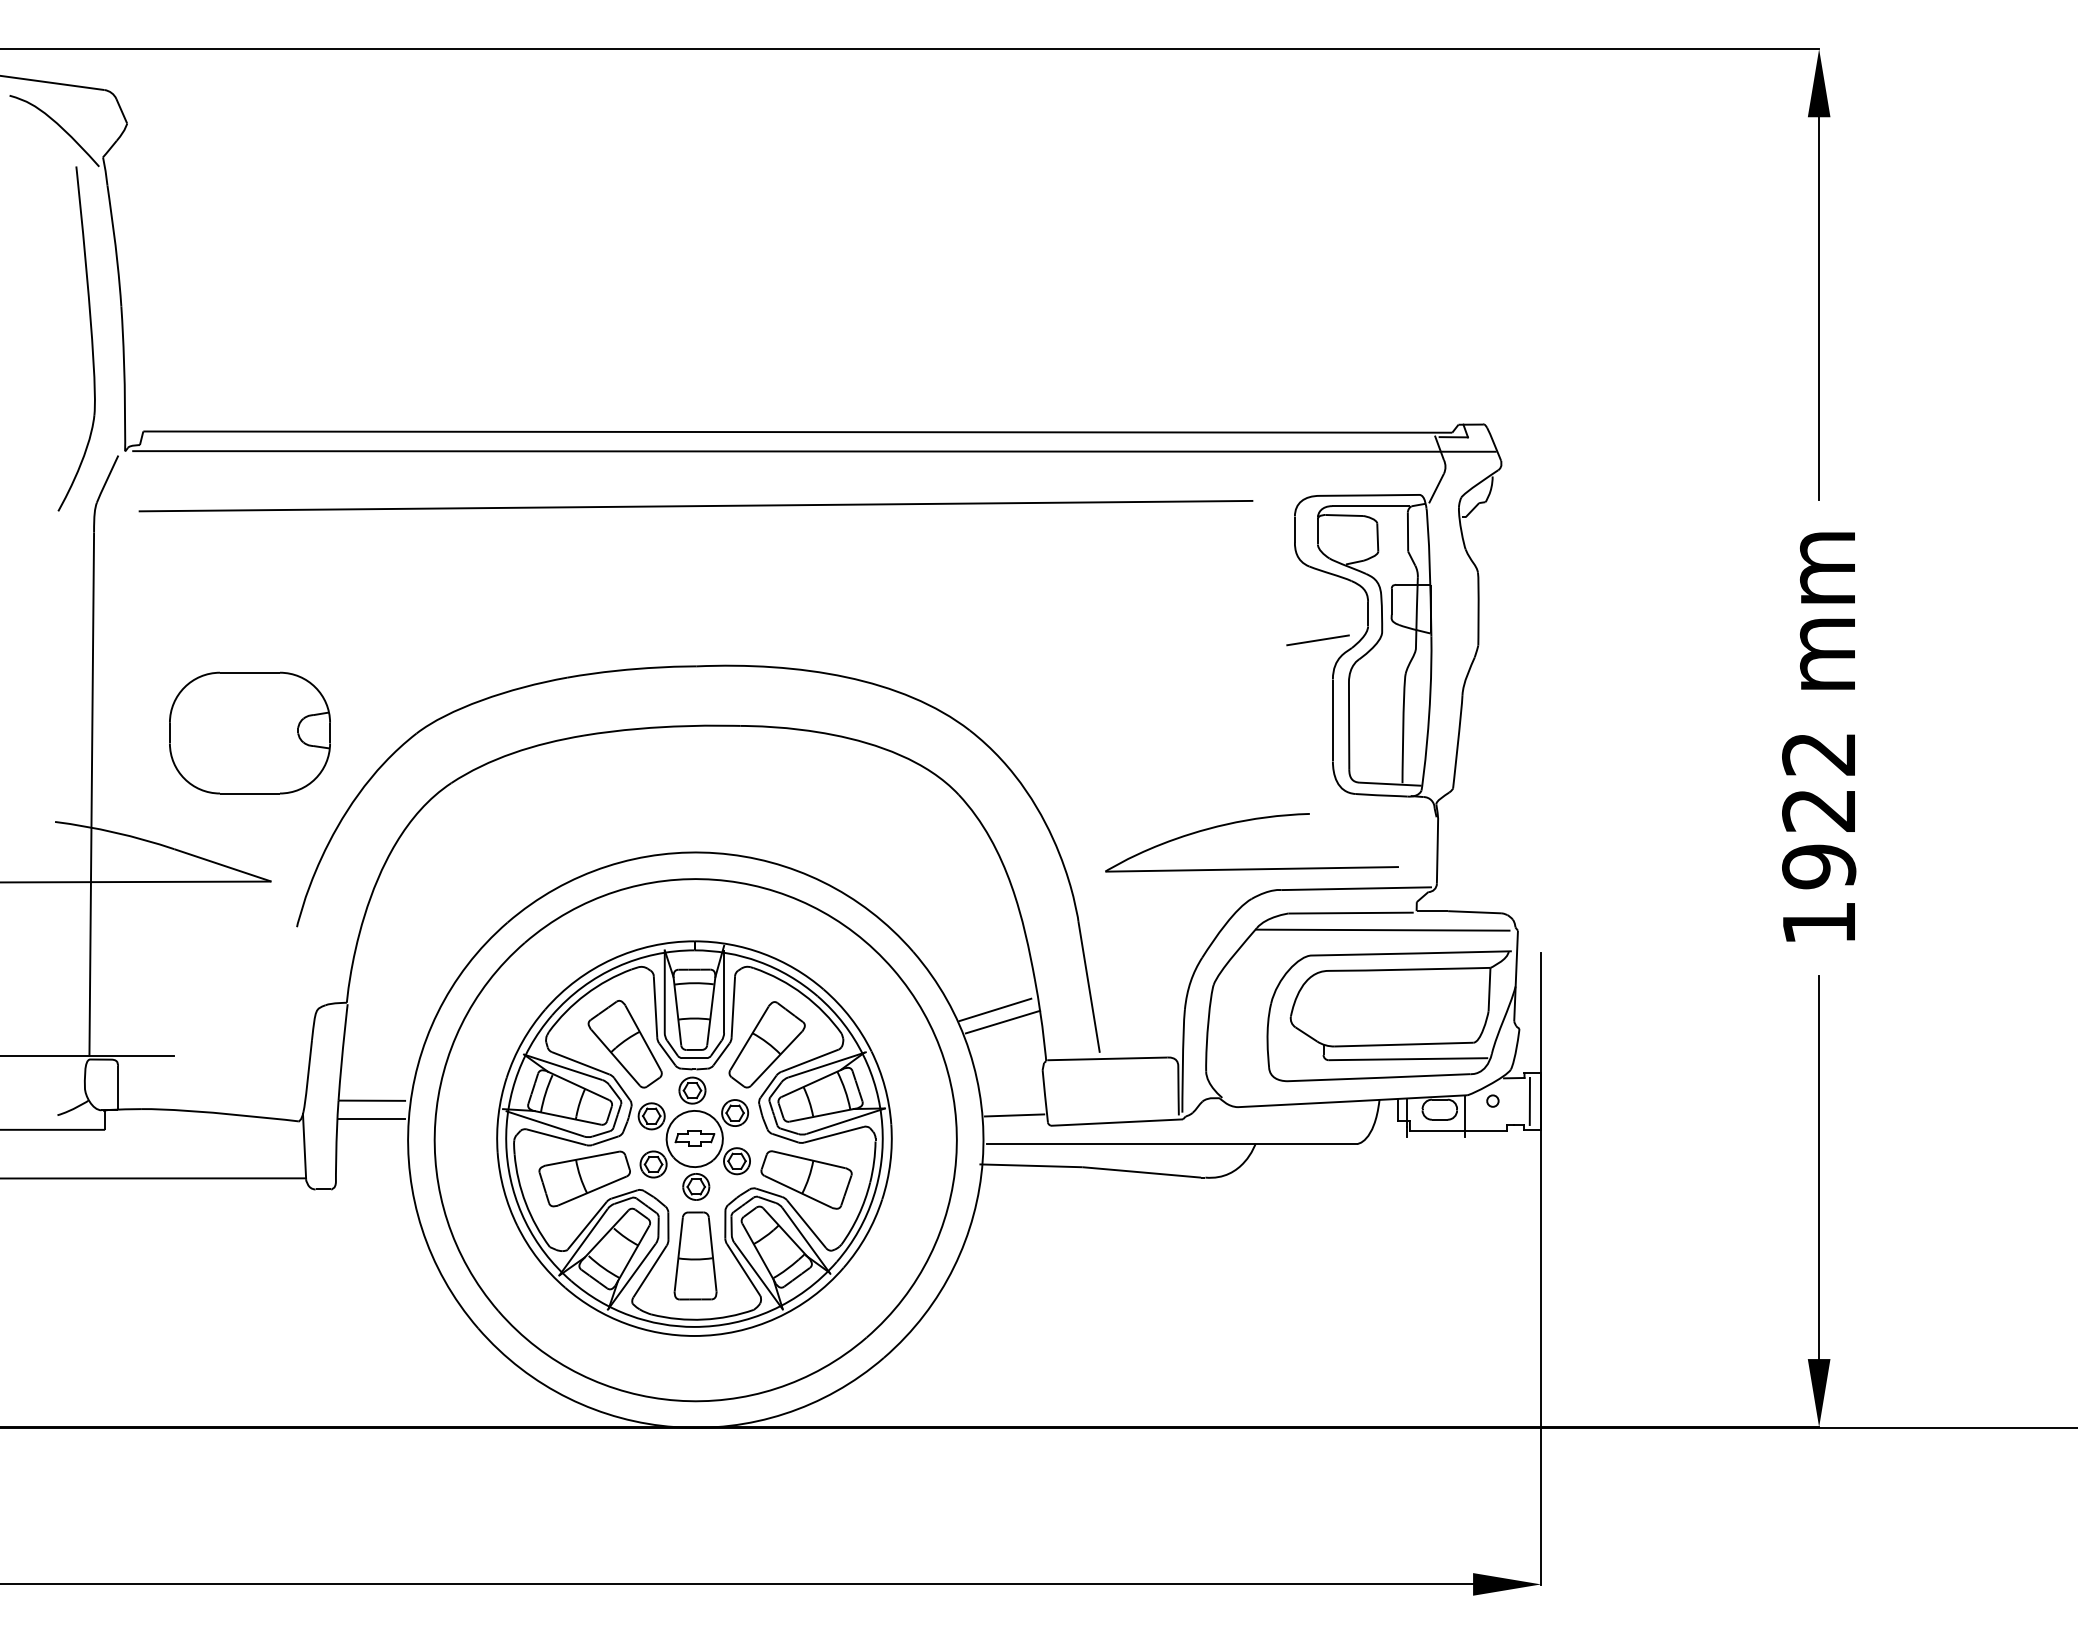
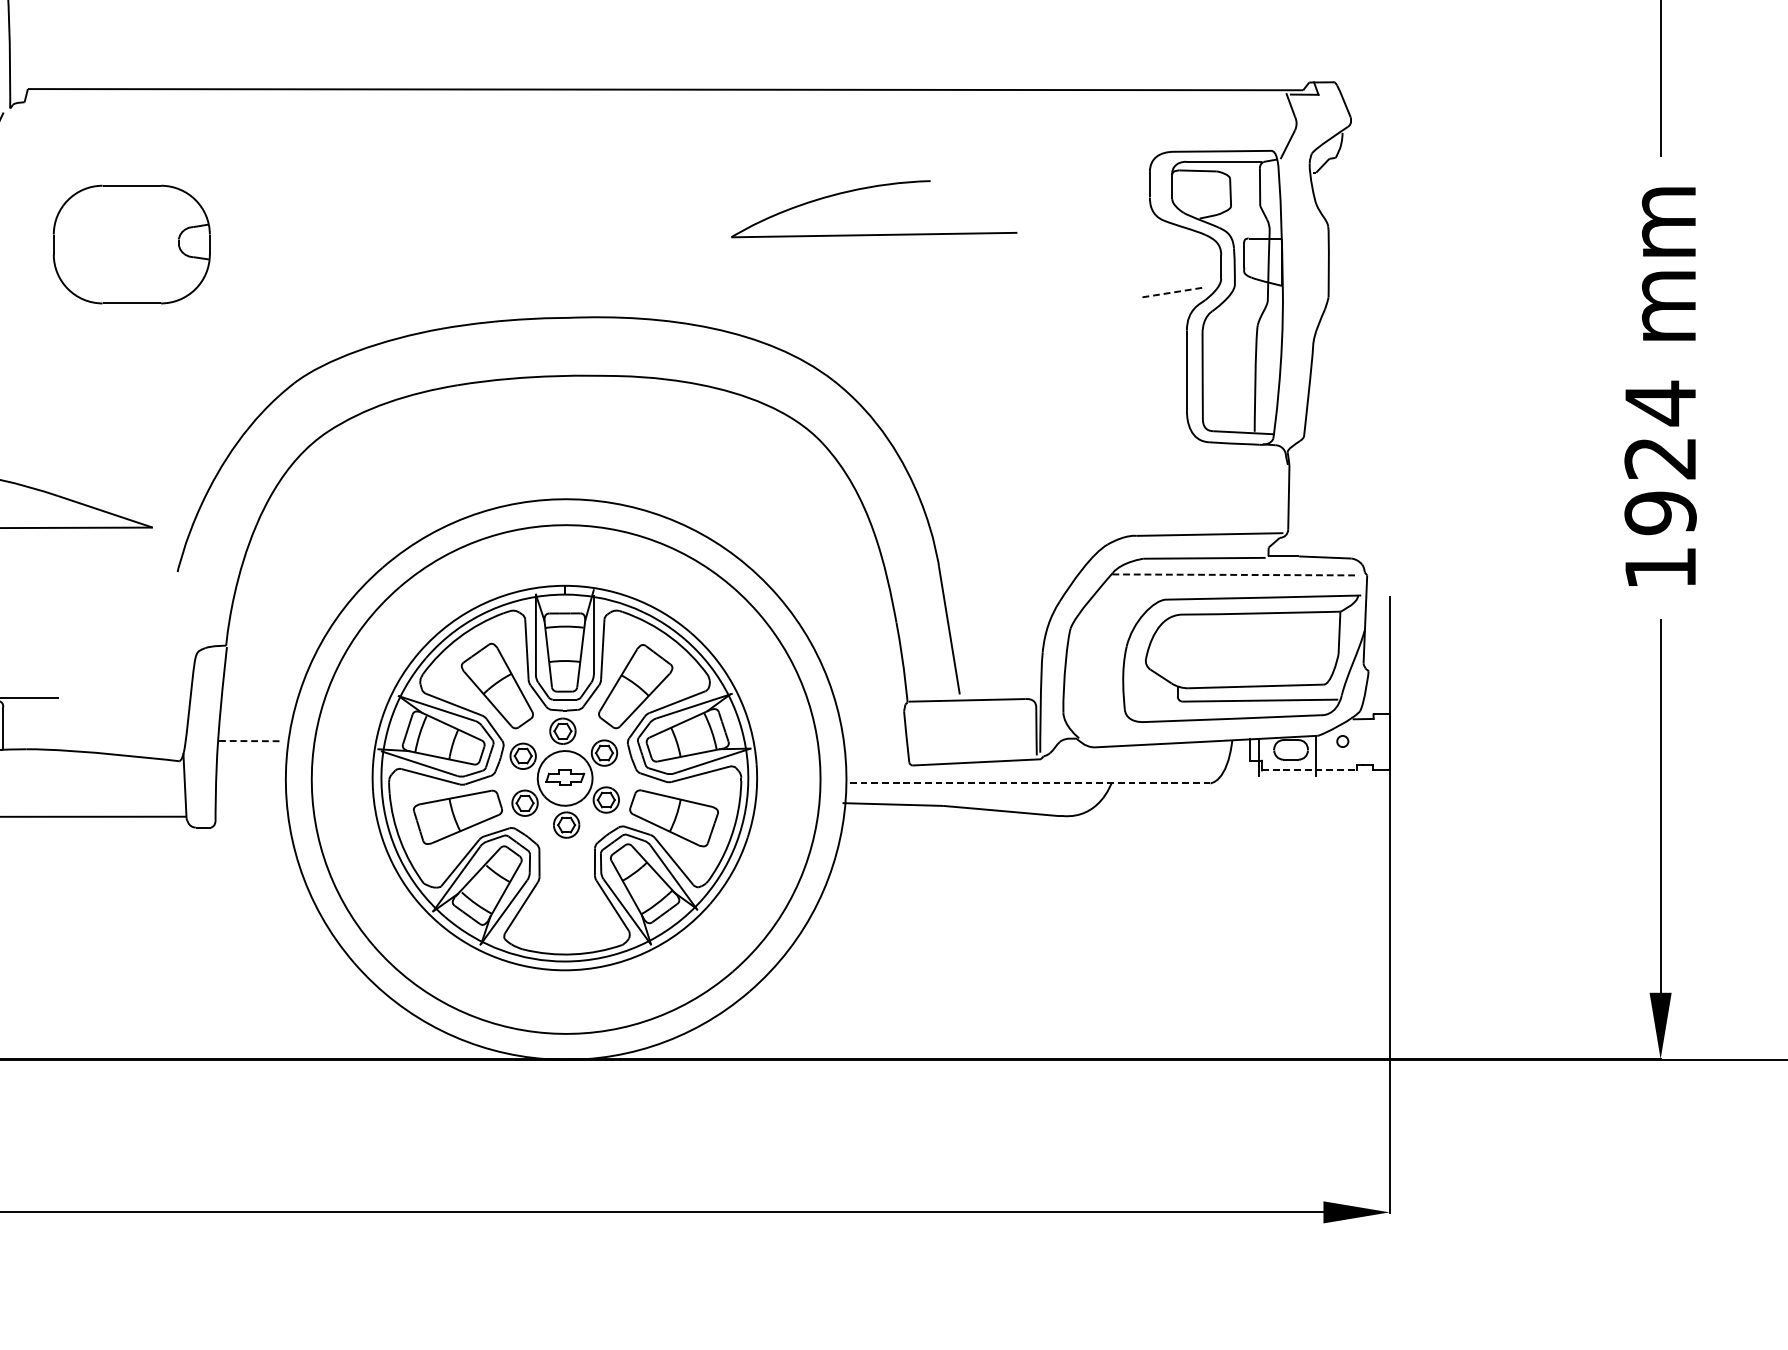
line: (814, 451) -> (681, 108), removed
line: (695, 505) -> (565, 161), removed
line: (1318, 640) -> (1172, 292), solid -> dashed
part: (249, 732) -> (131, 243), moved
text: (1818, 753) -> (1660, 402), 1922 -> 1924
part: (1247, 821) -> (869, 188), moved
line: (1382, 930) -> (1235, 575), solid -> dashed
line: (995, 1009) -> (858, 652), removed
line: (1002, 1021) -> (864, 663), removed
line: (372, 1100) -> (251, 740), solid -> dashed
line: (1529, 1100) -> (1378, 740), removed
line: (1014, 1115) -> (876, 755), removed
line: (371, 1118) -> (250, 758), removed
line: (1458, 1130) -> (1309, 770), solid -> dashed
line: (1172, 1144) -> (1030, 783), solid -> dashed
part: (695, 1255) -> (565, 891), removed

